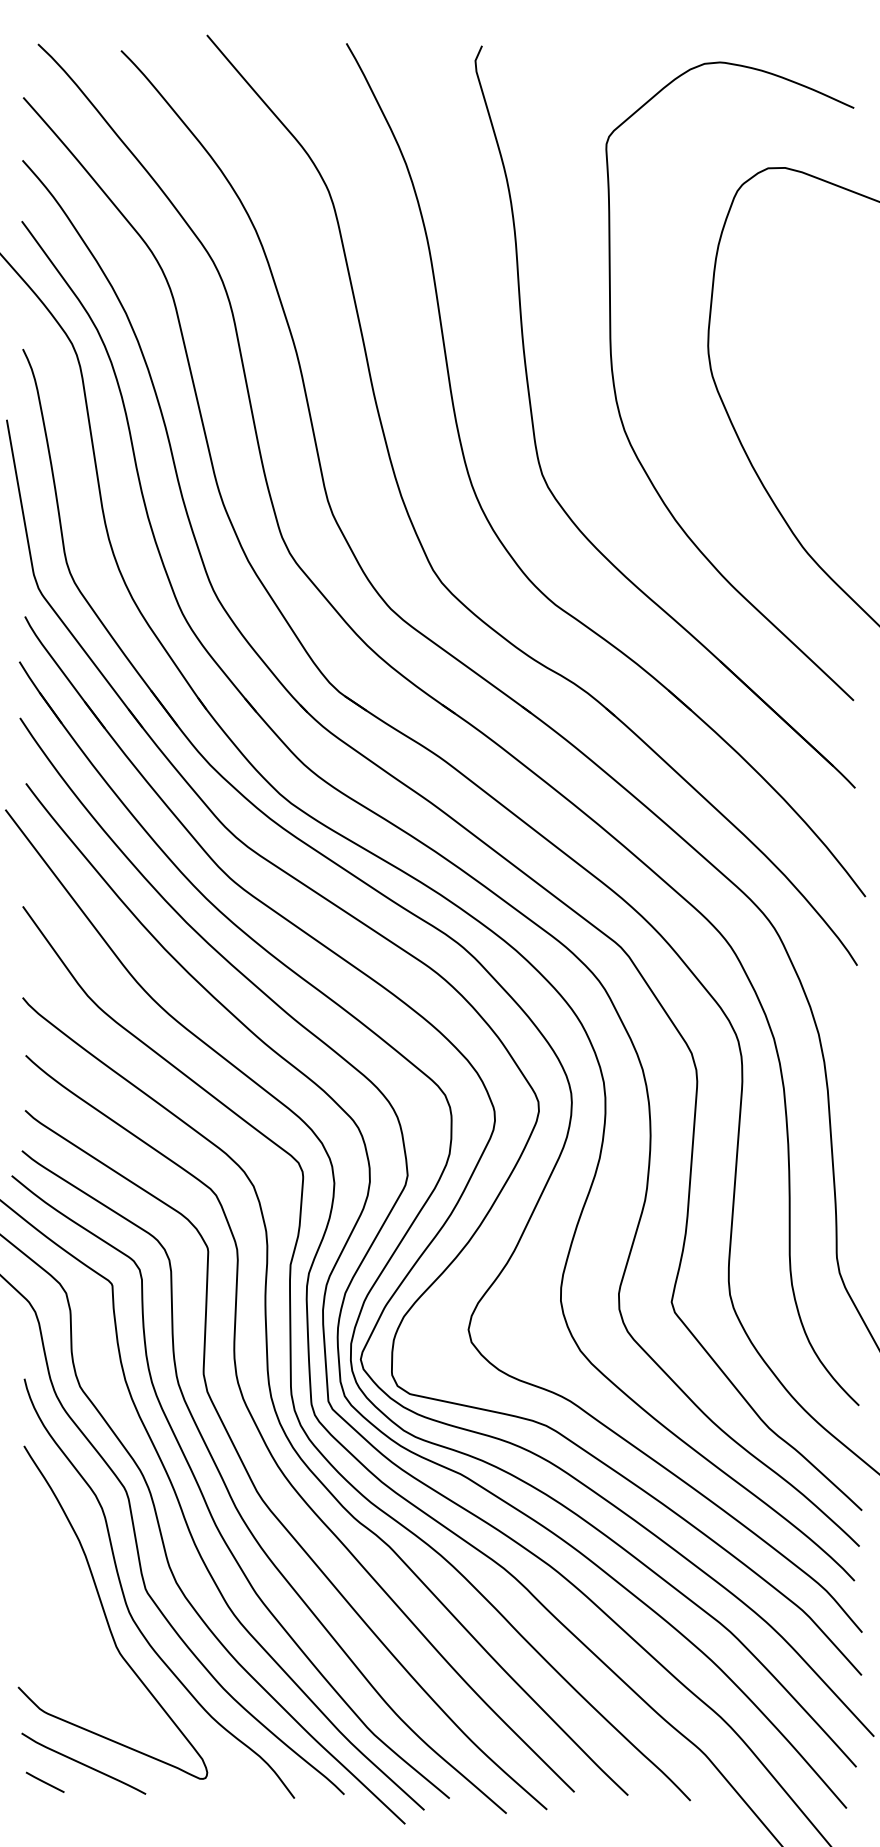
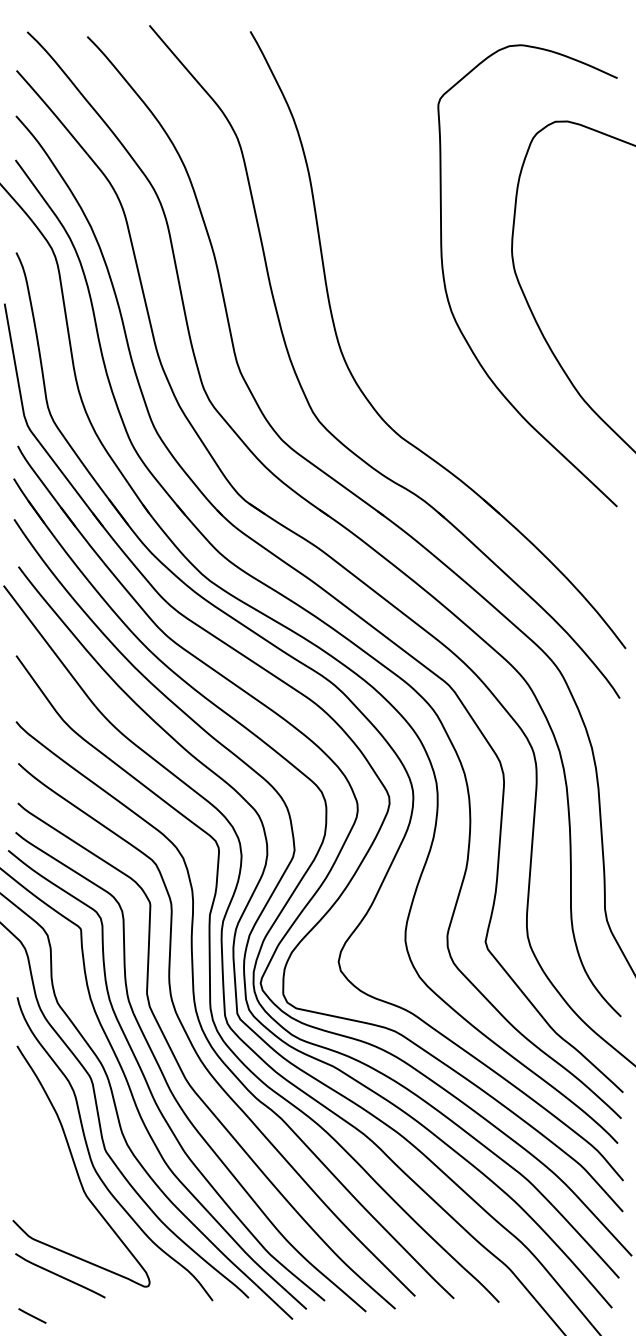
part: (535, 435) -> (387, 315), removed
line: (44, 1781) -> (31, 1315), moved

